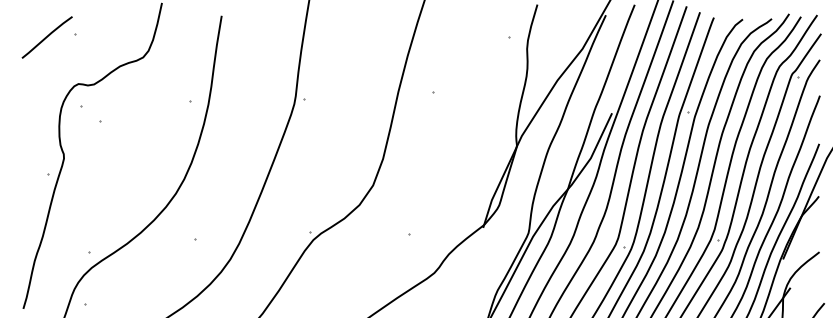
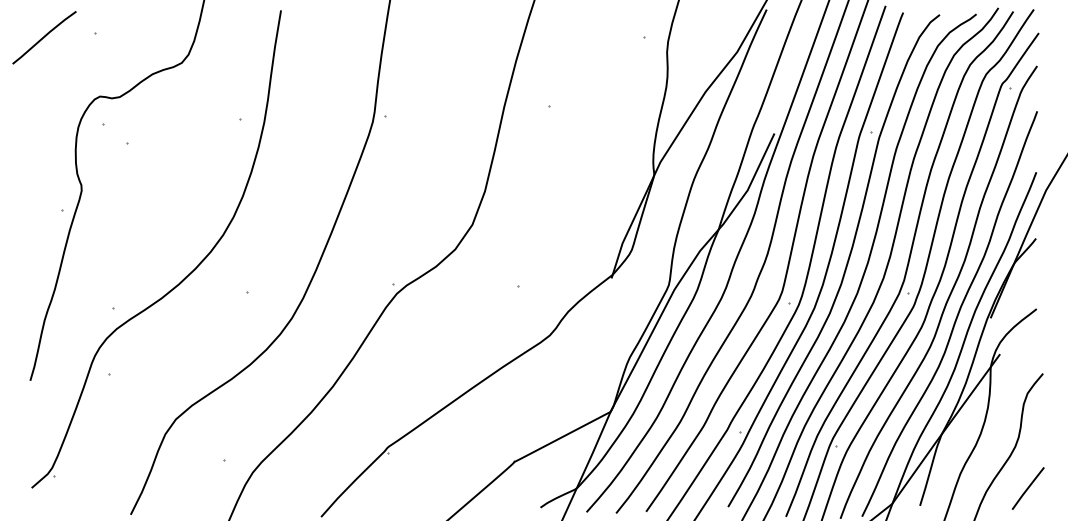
line: (47, 37) -> (44, 37), moved

